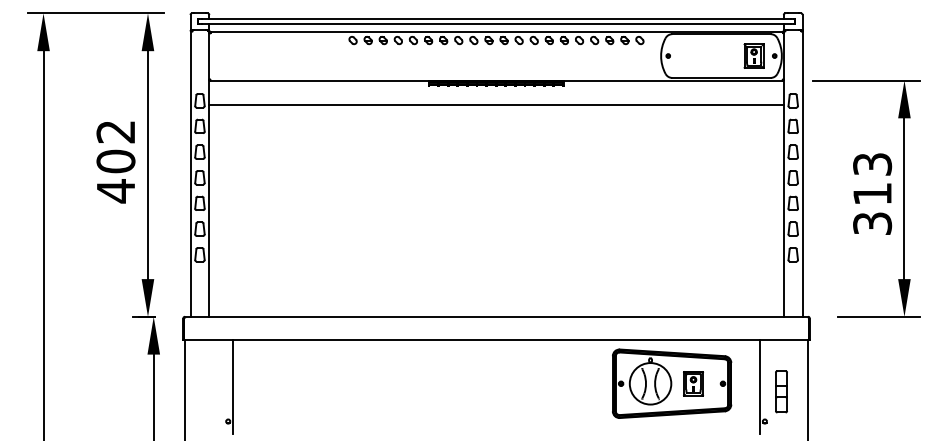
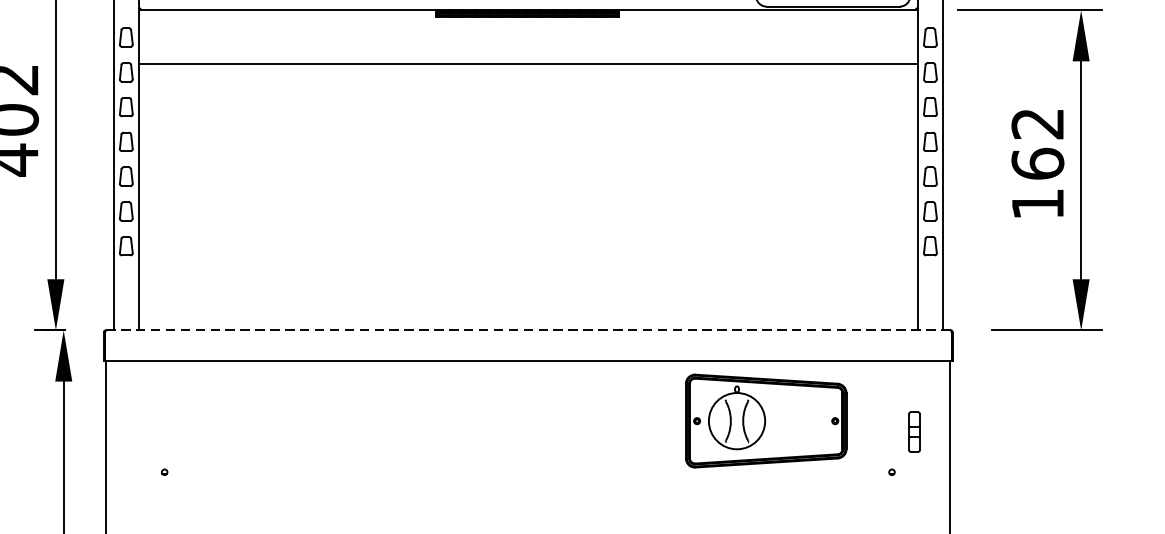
line: (496, 105) -> (528, 64), moved
text: (872, 193) -> (1037, 163), 313 -> 162
line: (496, 316) -> (528, 329), solid -> dashed
part: (693, 383) -> (795, 420), removed
line: (232, 386) -> (170, 424), removed
line: (760, 386) -> (886, 424), removed
part: (781, 391) -> (914, 431), size x0.7

